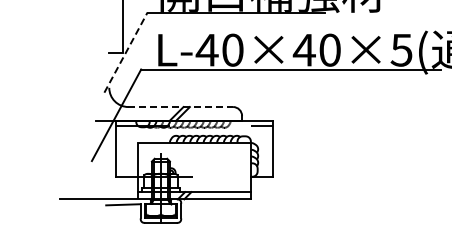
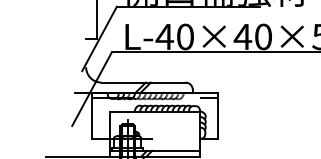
line: (126, 52) -> (99, 38), dashed -> solid
line: (181, 107) -> (144, 82), dashed -> solid

